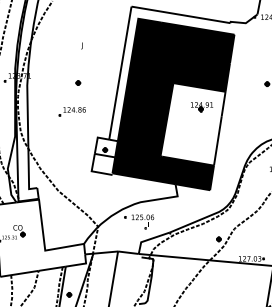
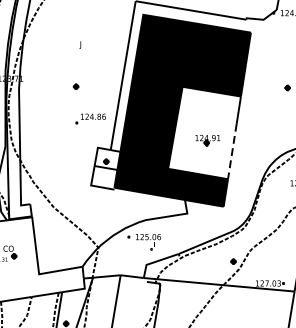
part: (202, 107) -> (208, 140), moved
part: (71, 111) -> (89, 118), moved
line: (217, 141) -> (231, 152), solid -> dashed

